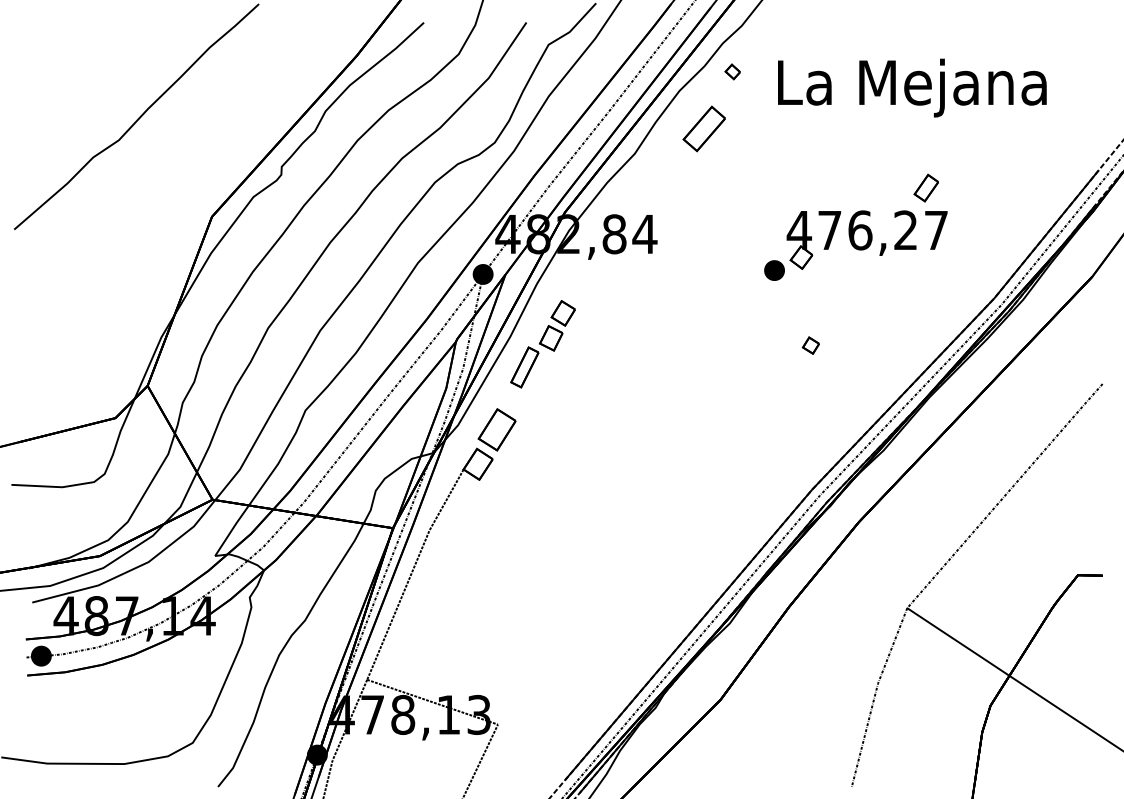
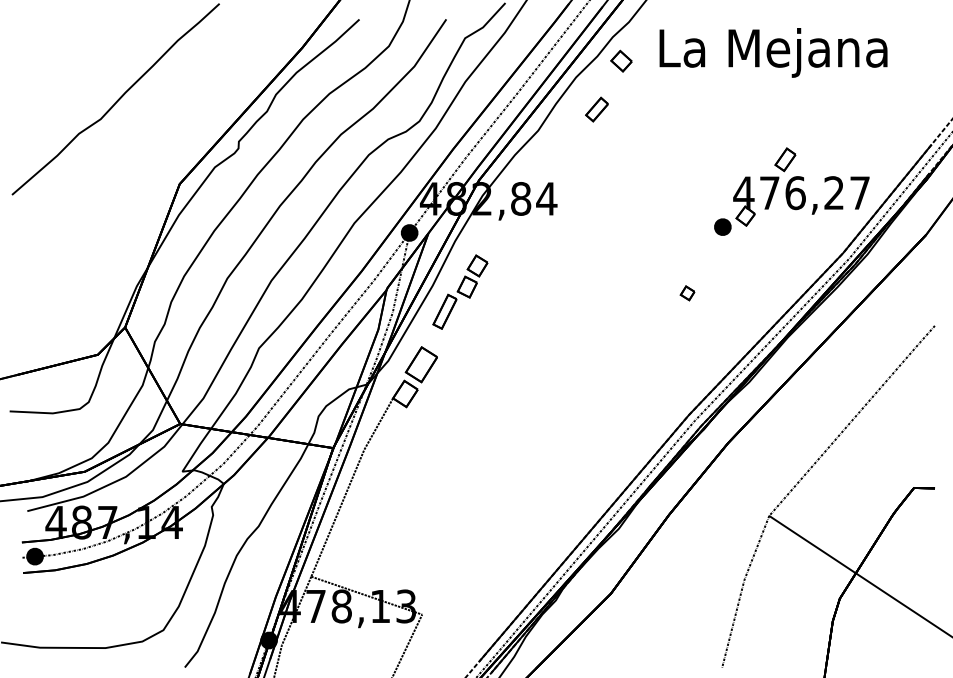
part: (732, 71) -> (621, 60), size x1.67
text: (912, 87) -> (773, 52), moved
part: (703, 128) -> (596, 109), size x0.62
part: (855, 245) -> (791, 205), moved

